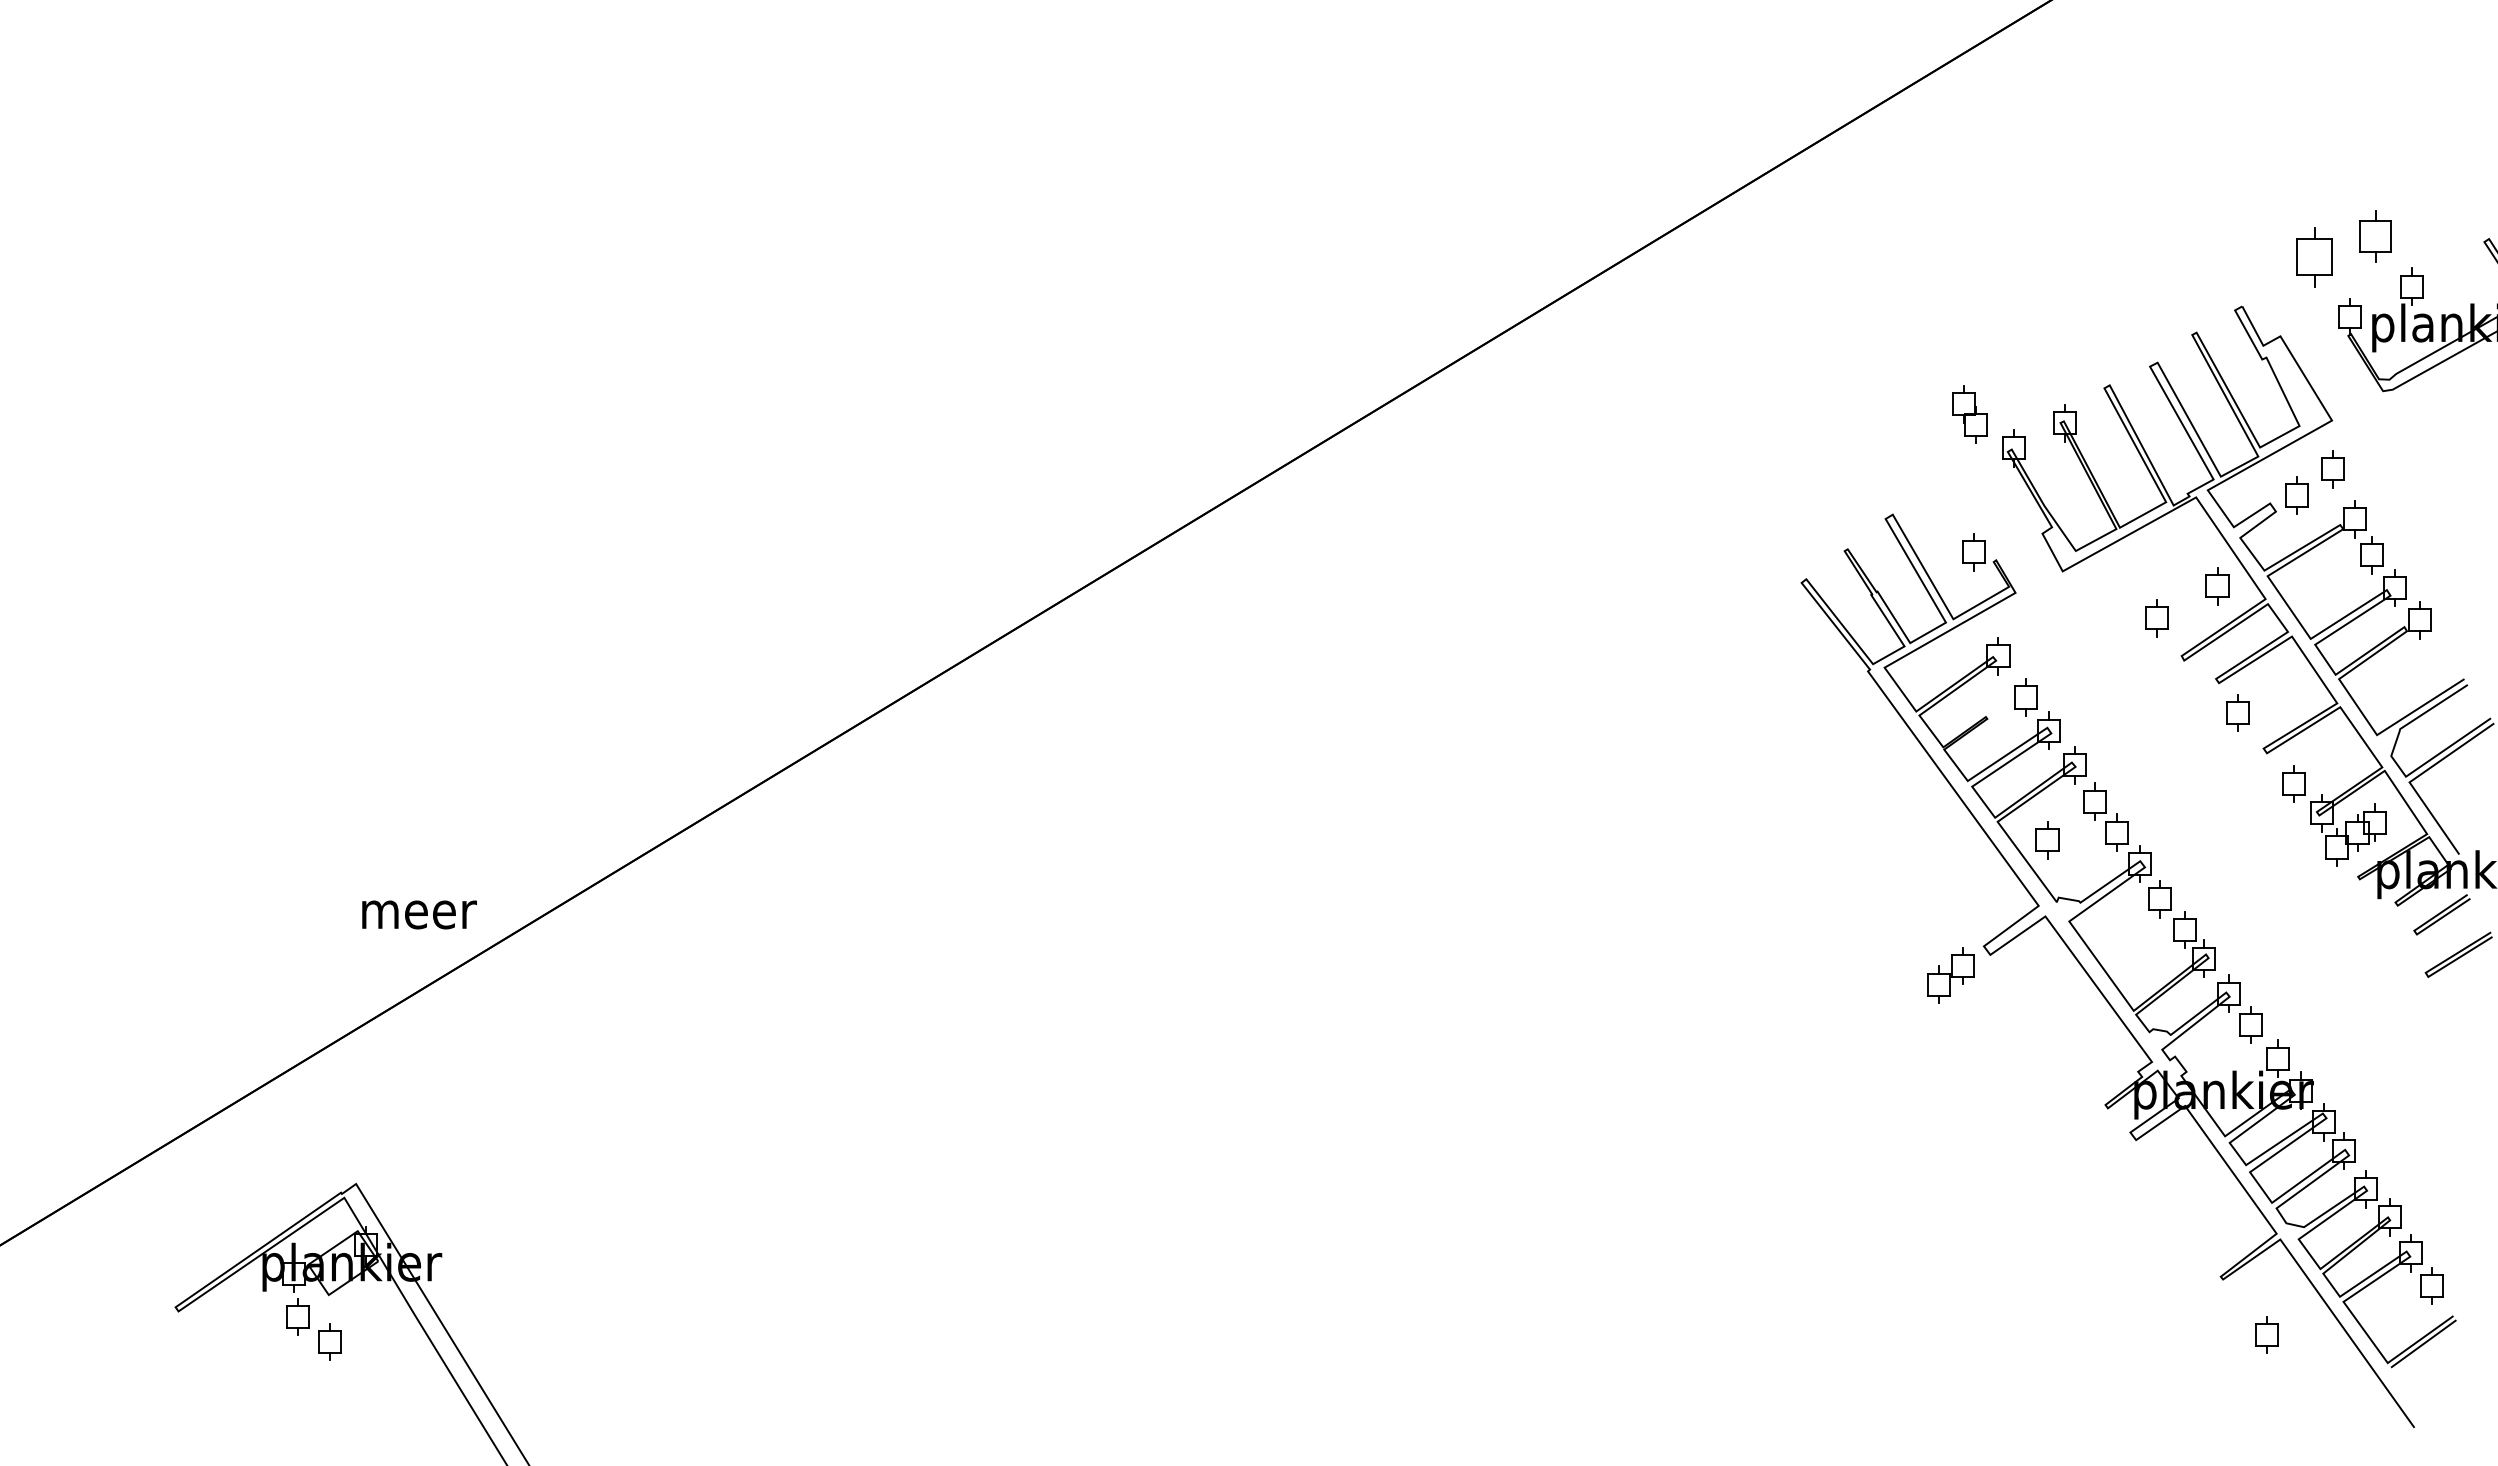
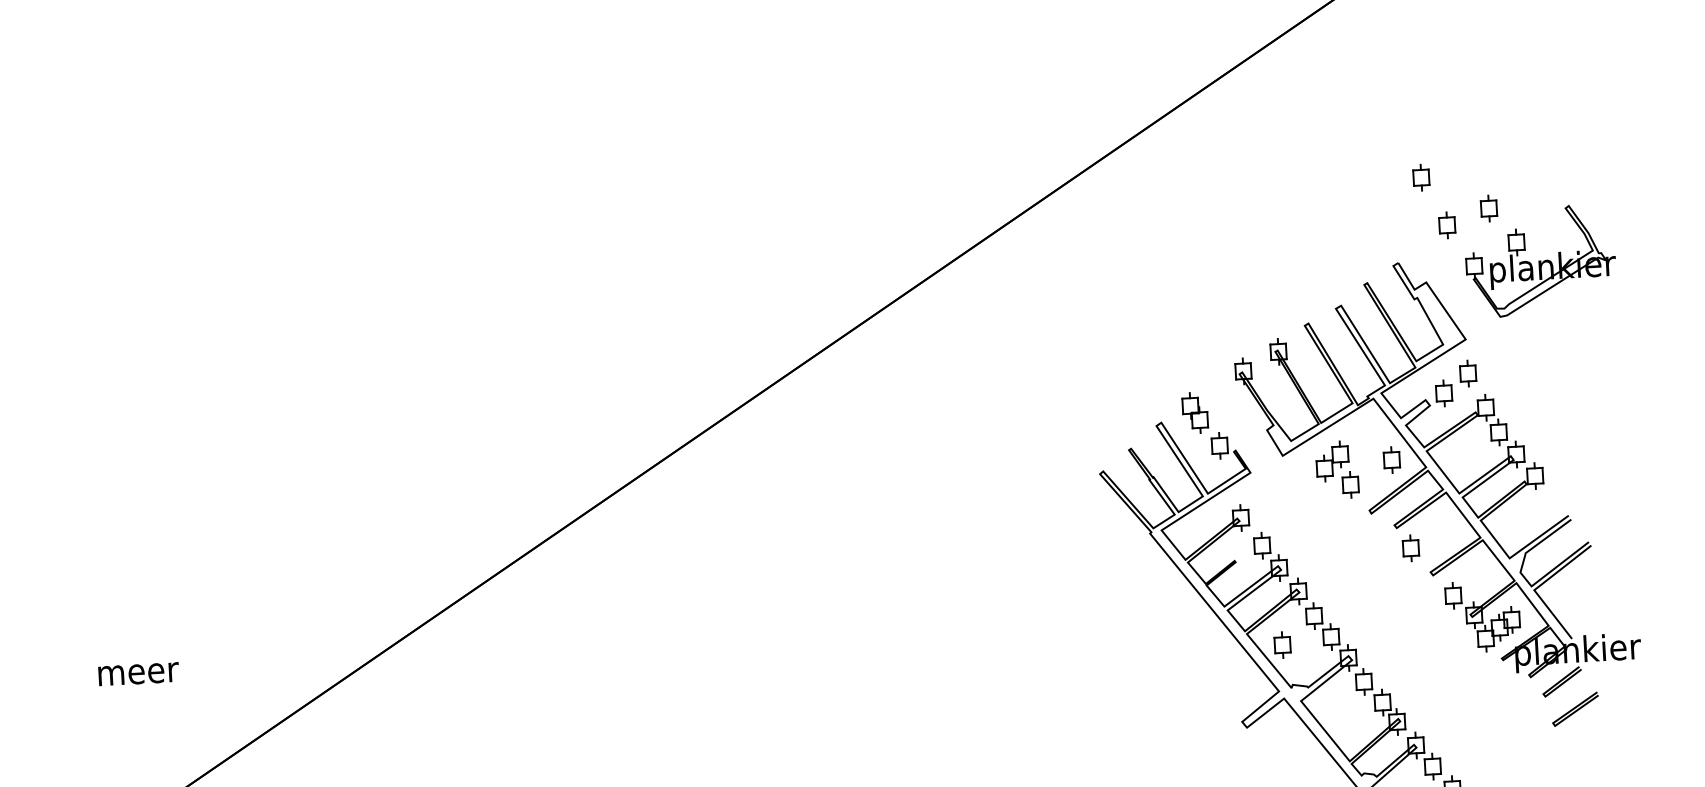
part: (2281, 187) -> (1421, 178), added
part: (2375, 236) -> (1489, 208), size x0.71
part: (2314, 256) -> (1447, 225), size x0.62
part: (1969, 414) -> (1195, 412), moved
text: (419, 914) -> (138, 673), moved
part: (1950, 975) -> (1332, 461), moved

